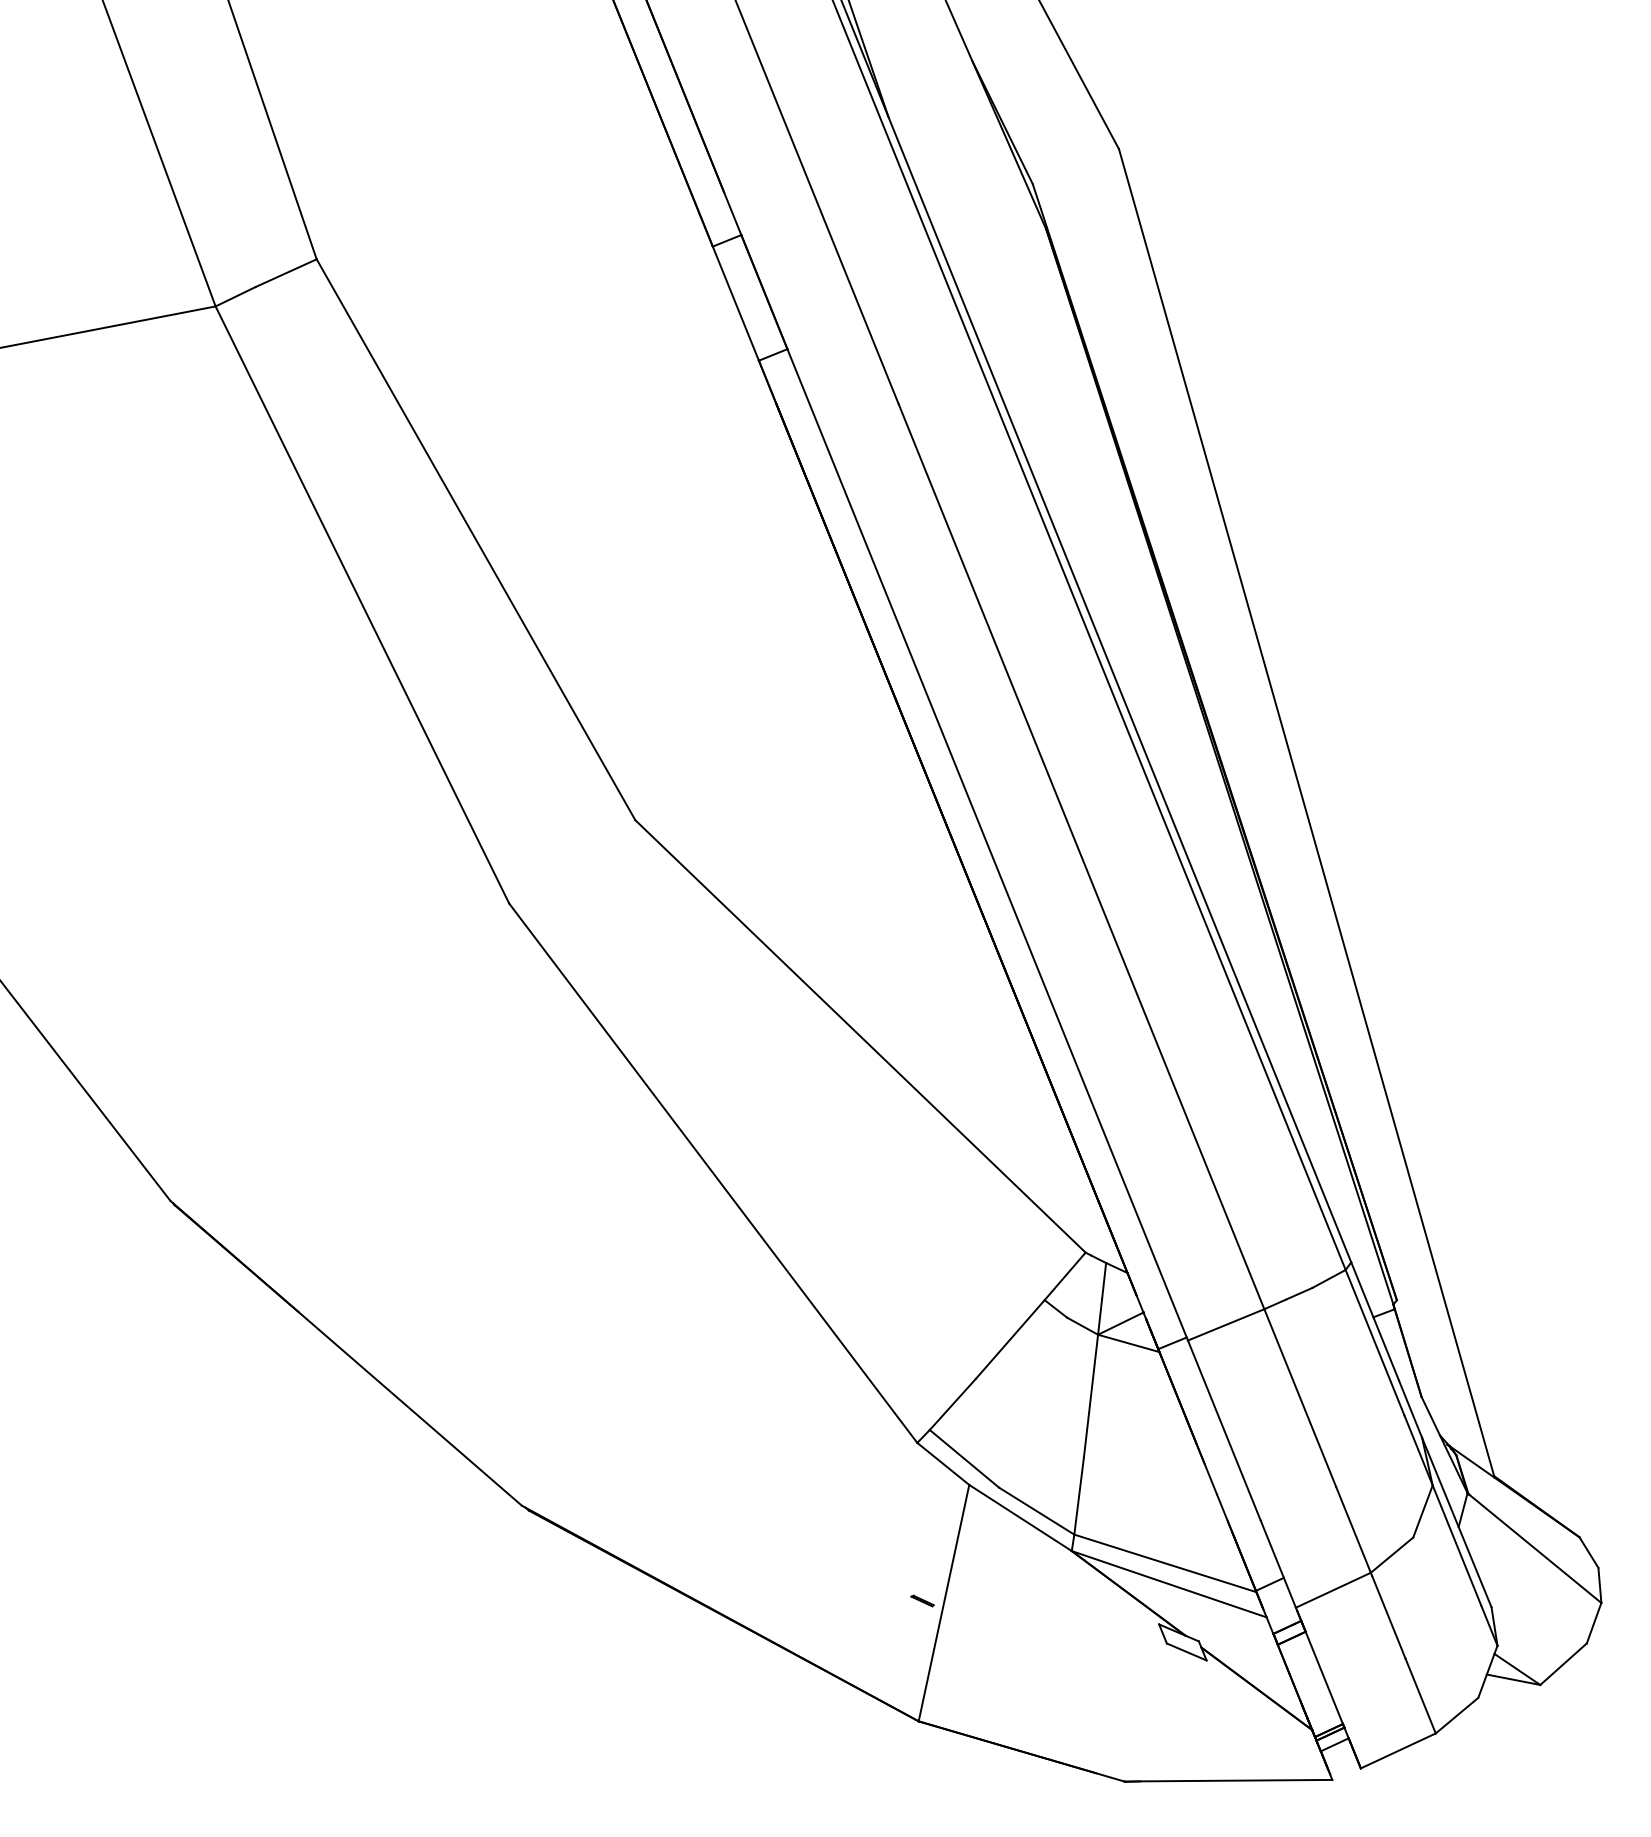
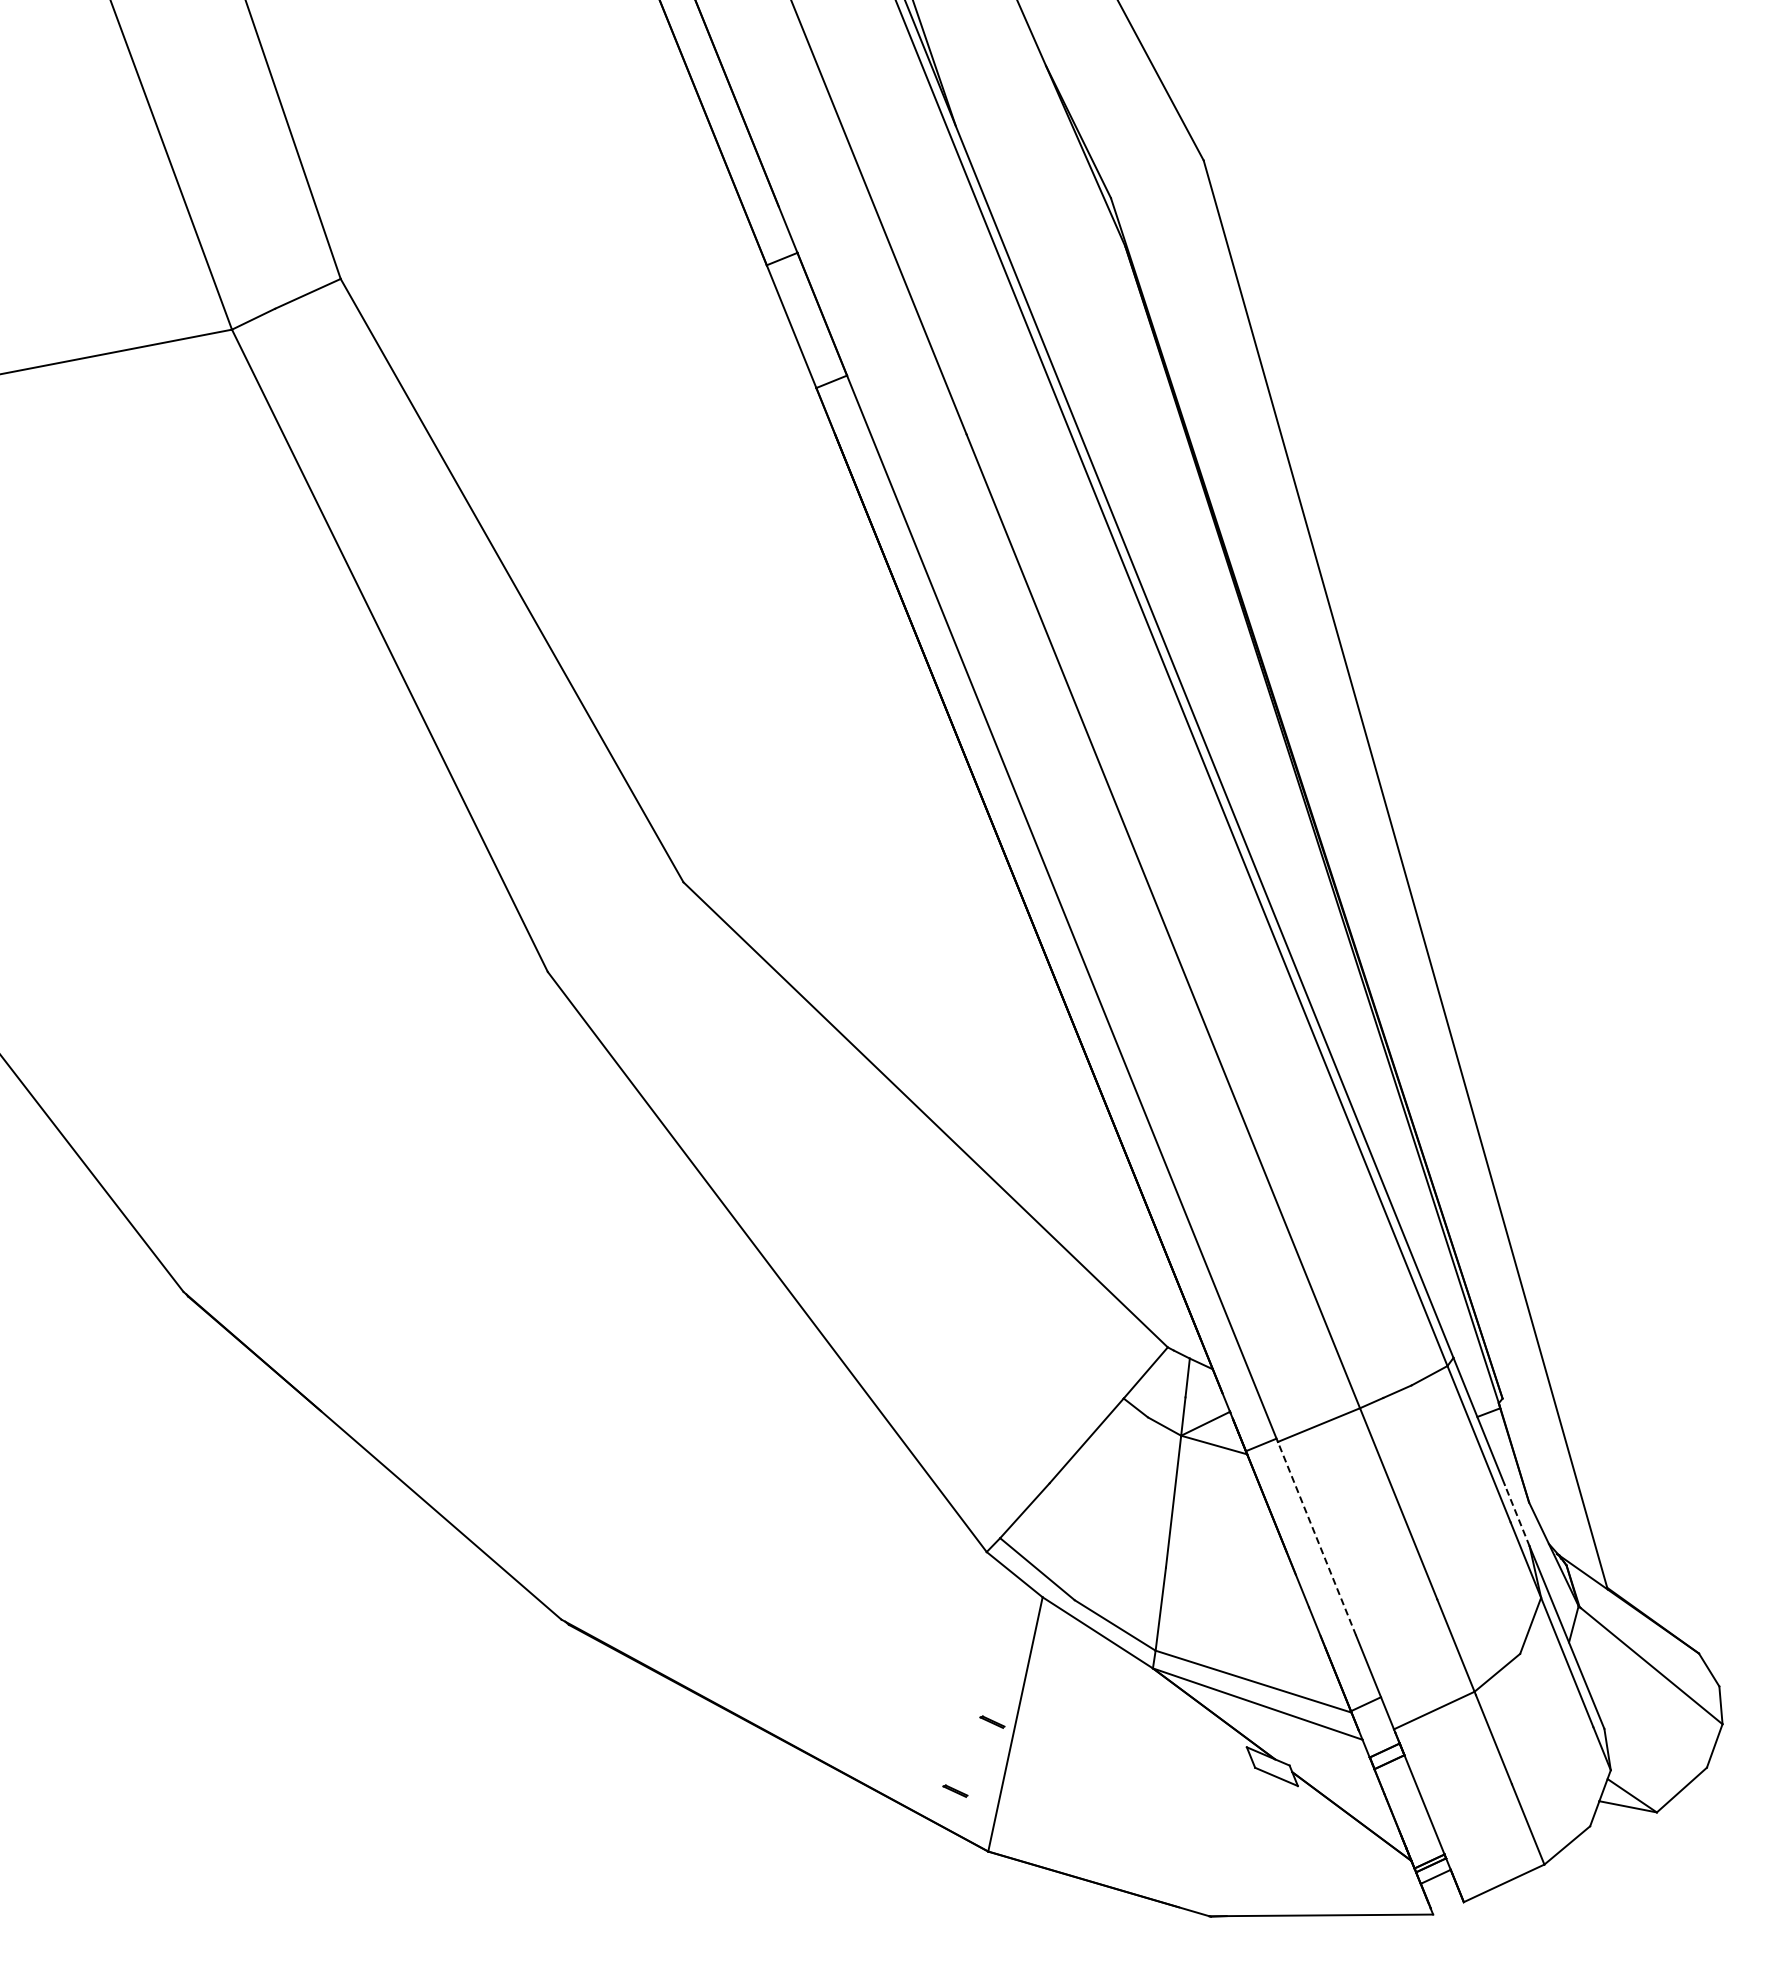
line: (1410, 1408) -> (1517, 1515), solid -> dashed
line: (1223, 1430) -> (1316, 1538), solid -> dashed
part: (888, 1664) -> (955, 1790), added

